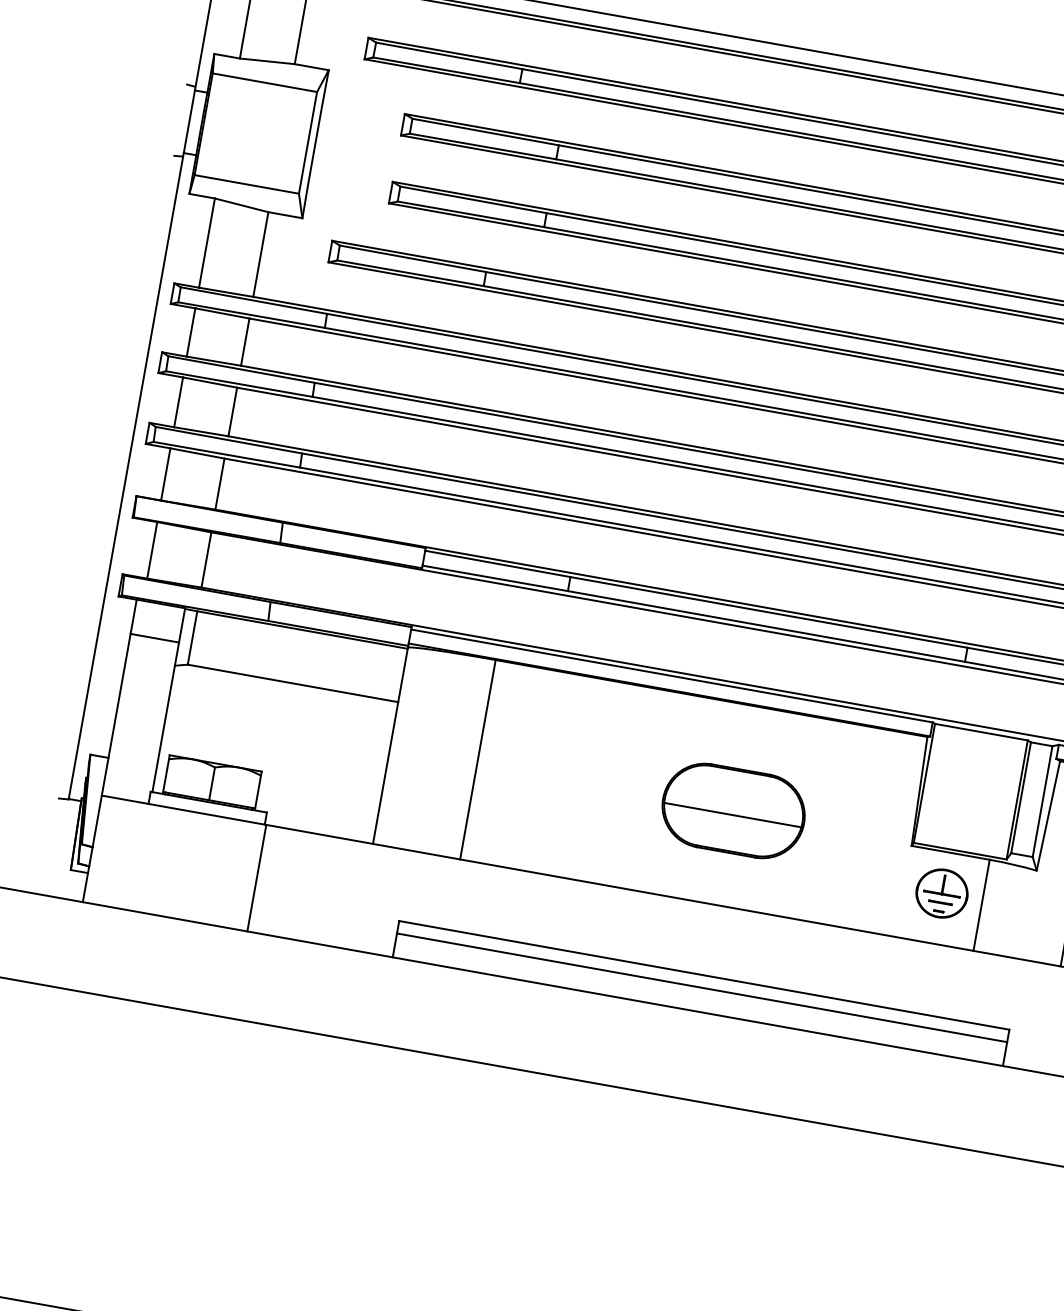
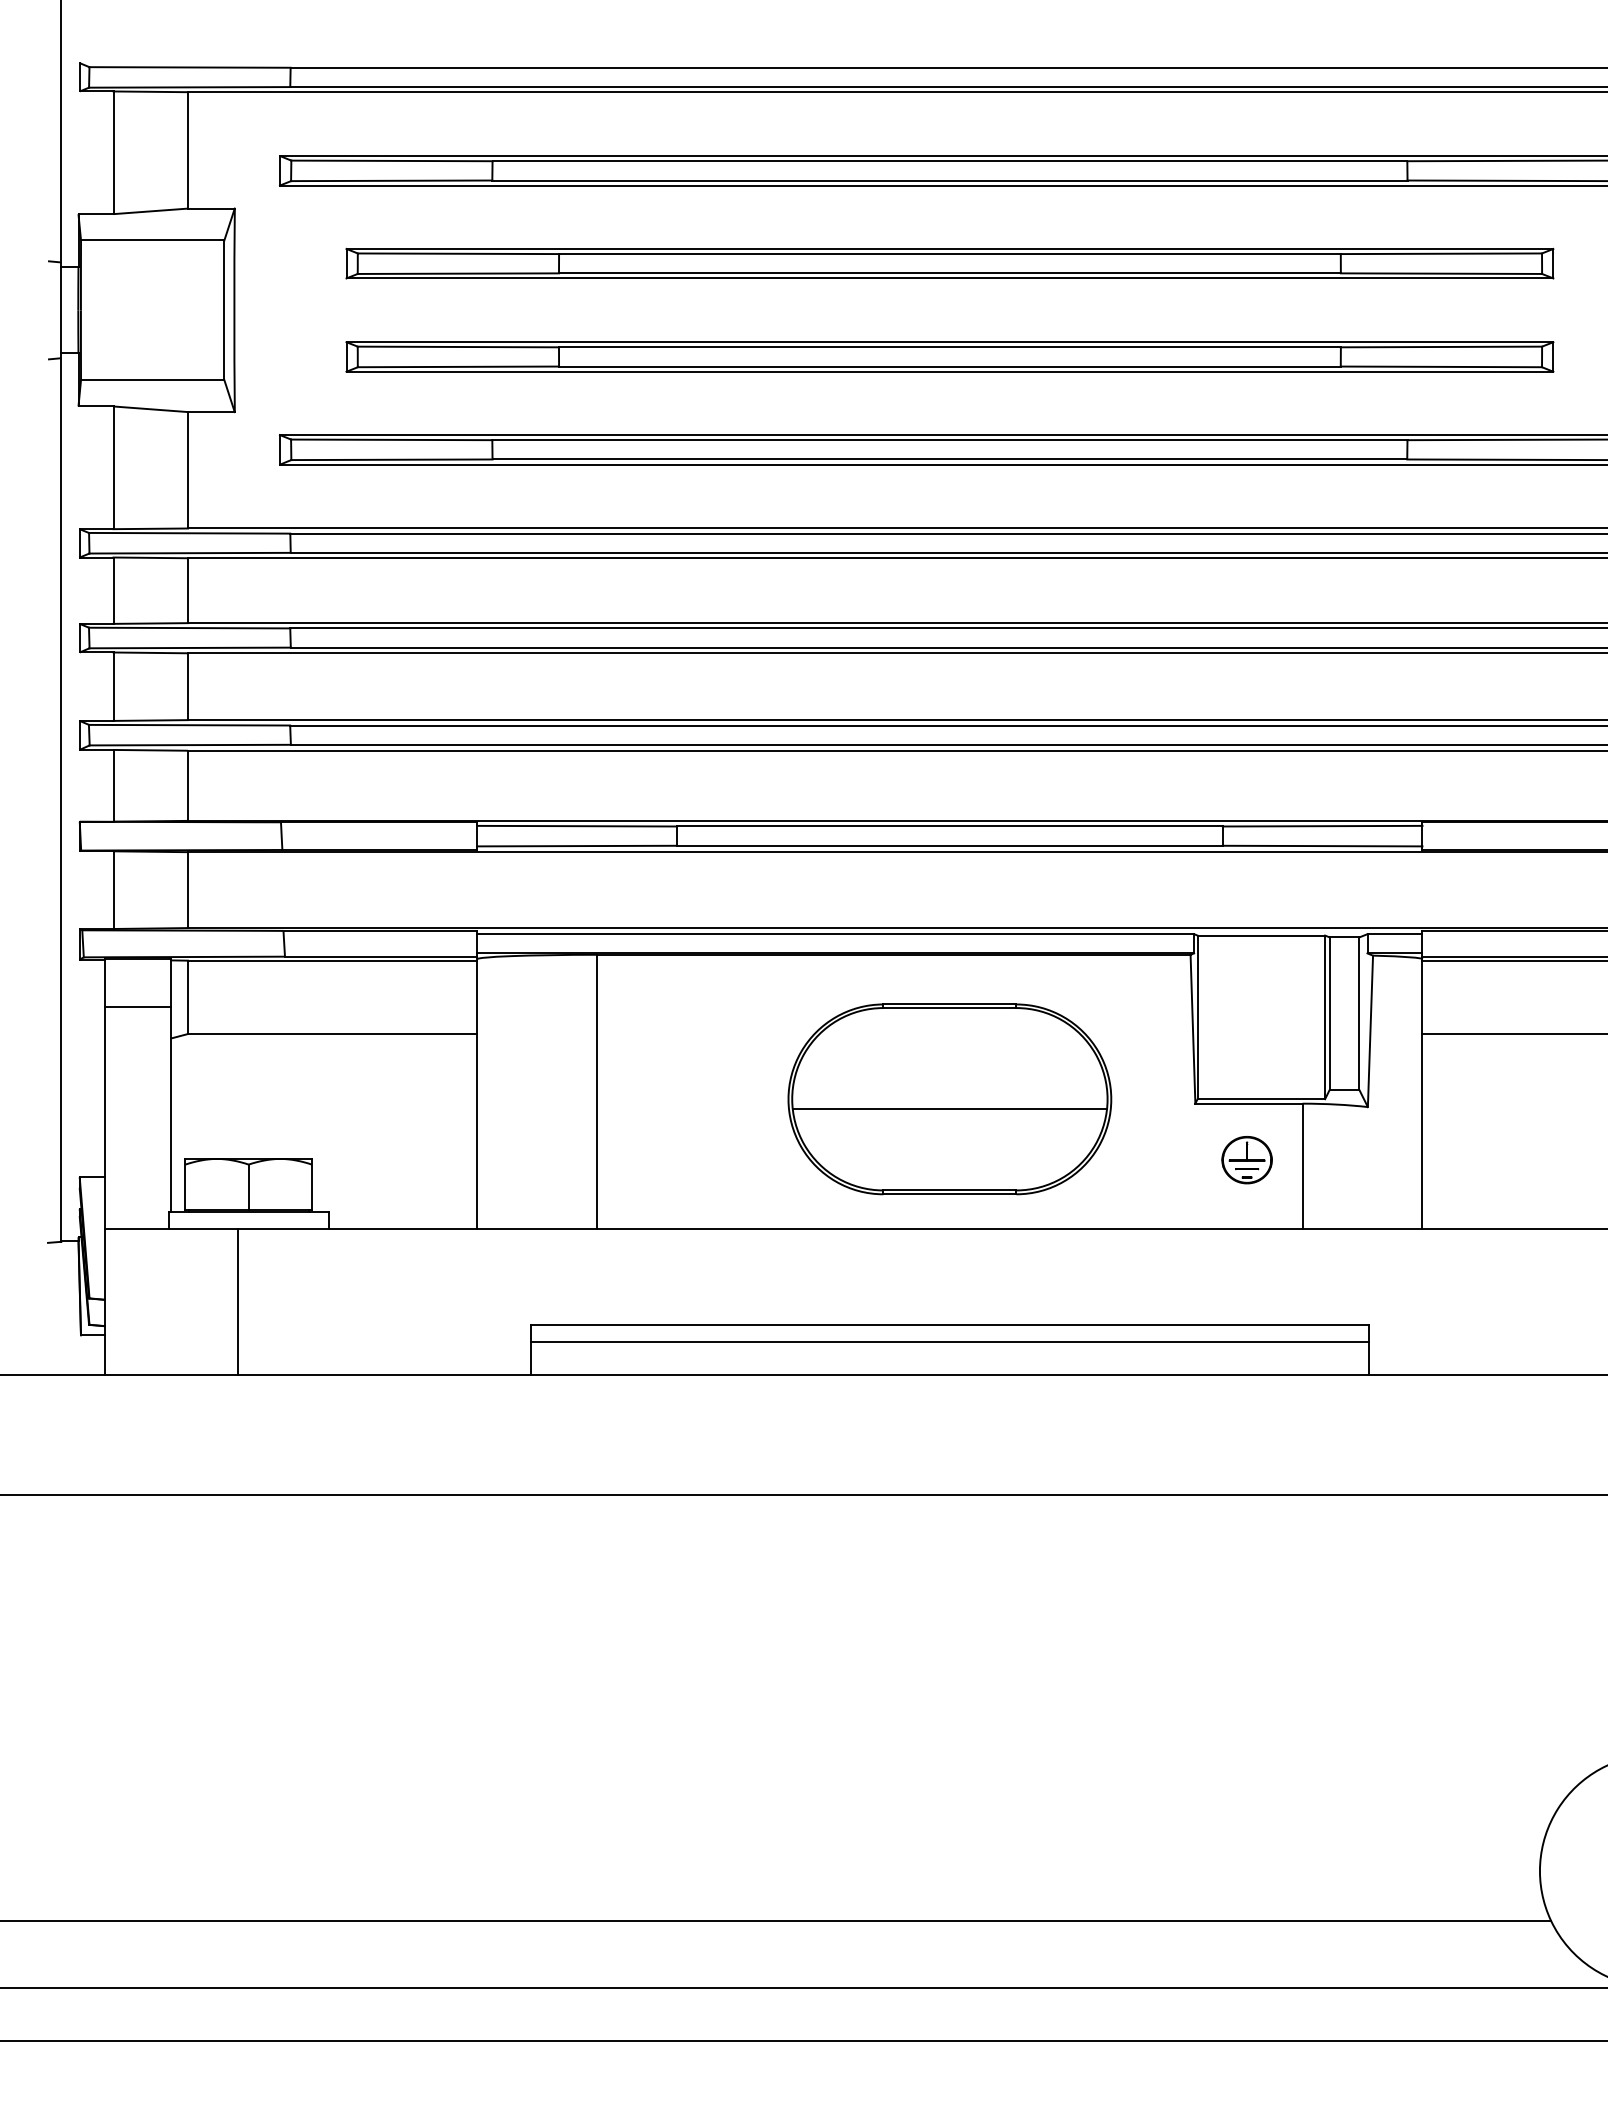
part: (733, 811) -> (949, 1099), size x1.67
line: (256, 877) -> (237, 1301), moved
part: (941, 893) -> (1246, 1160), size x0.71

